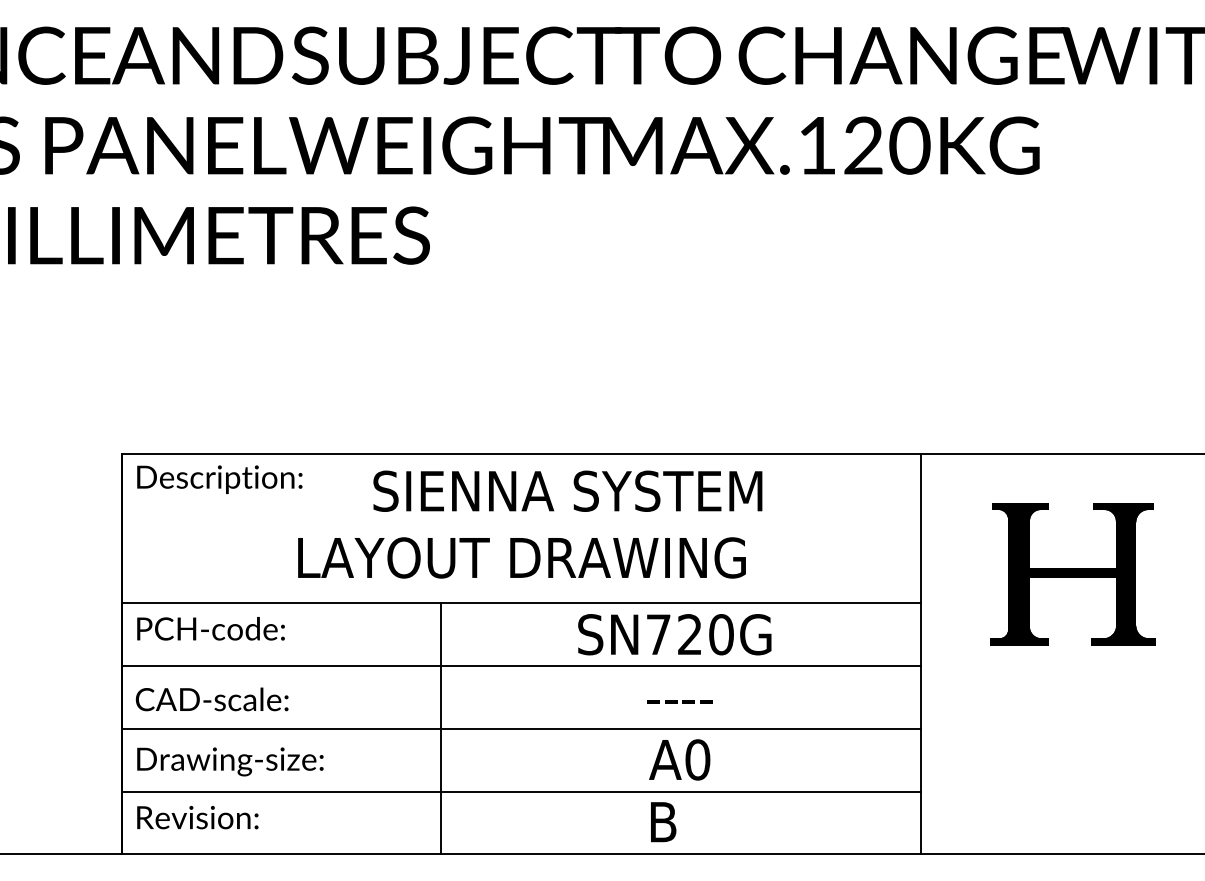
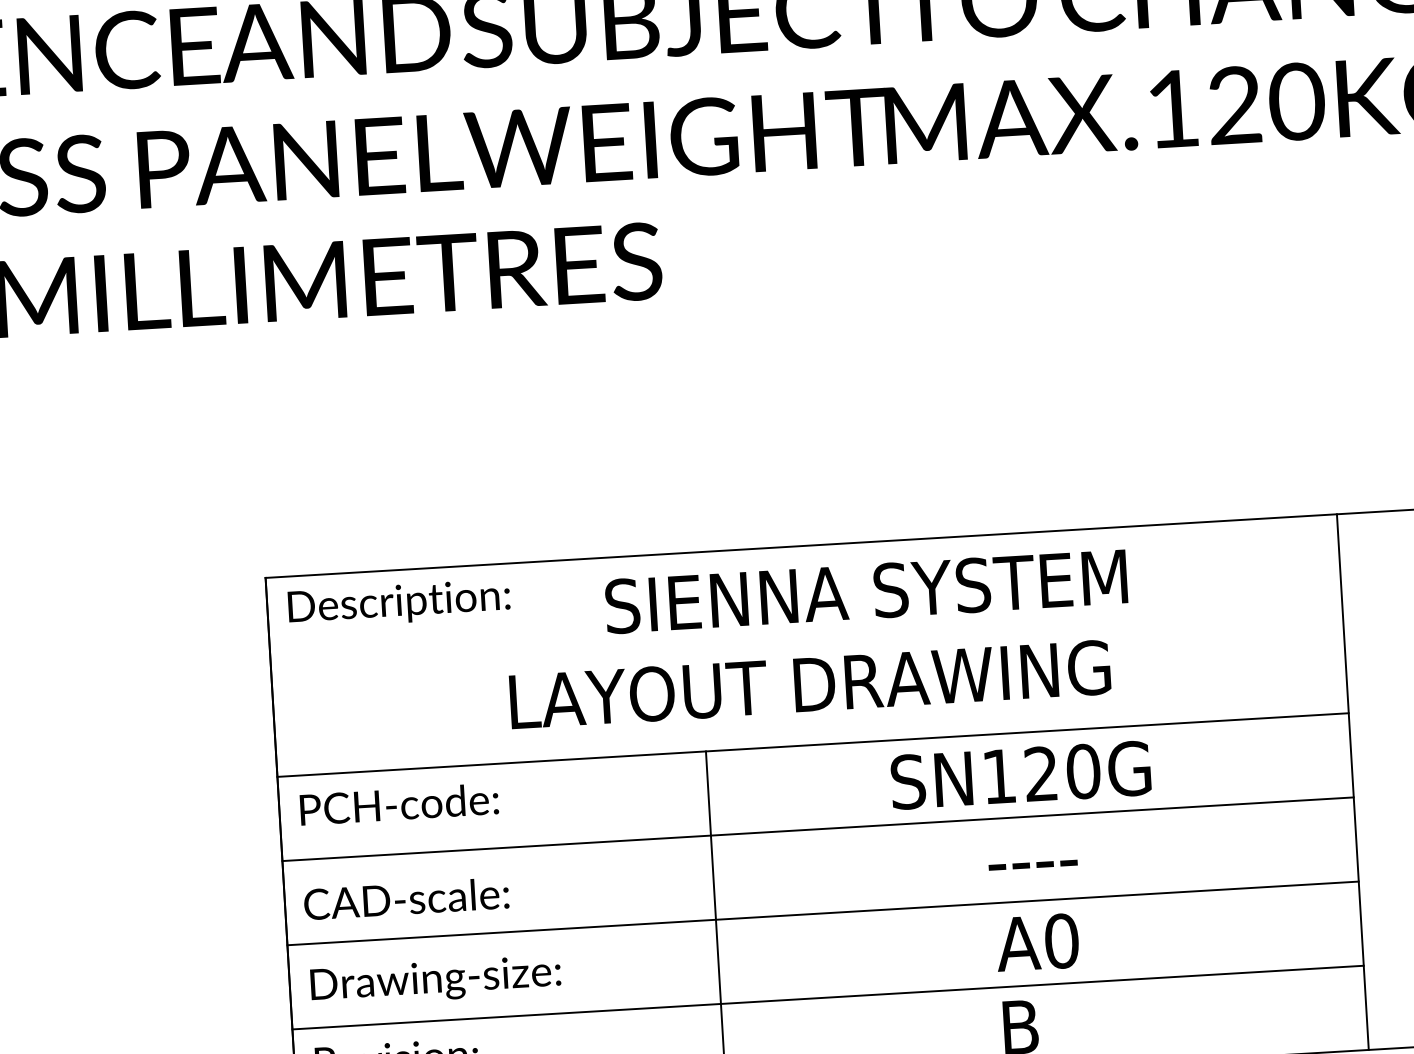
text: (658, 634) -> (999, 776), SN720G -> SN120G

